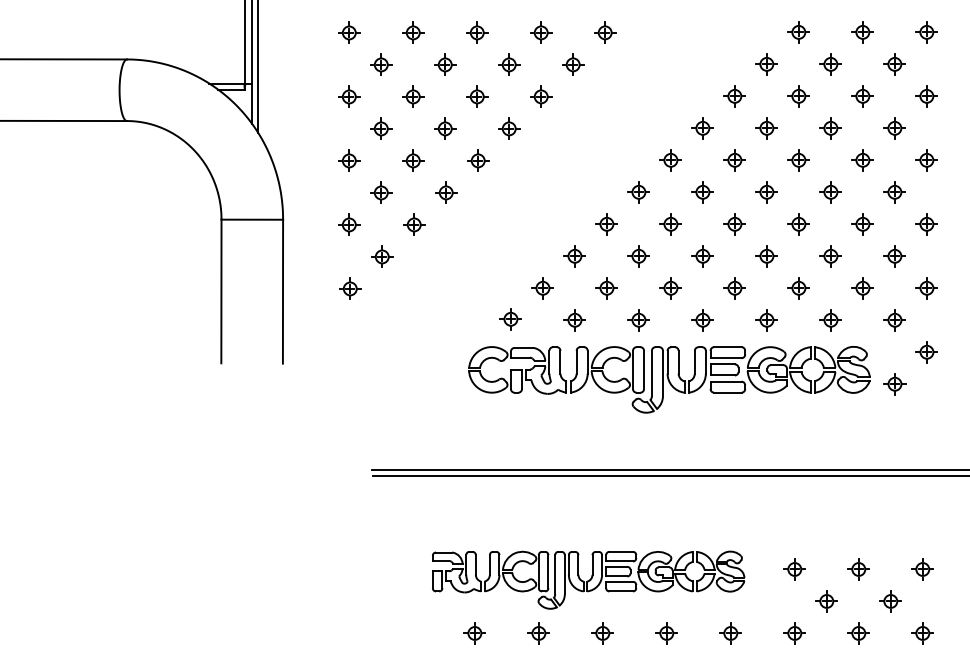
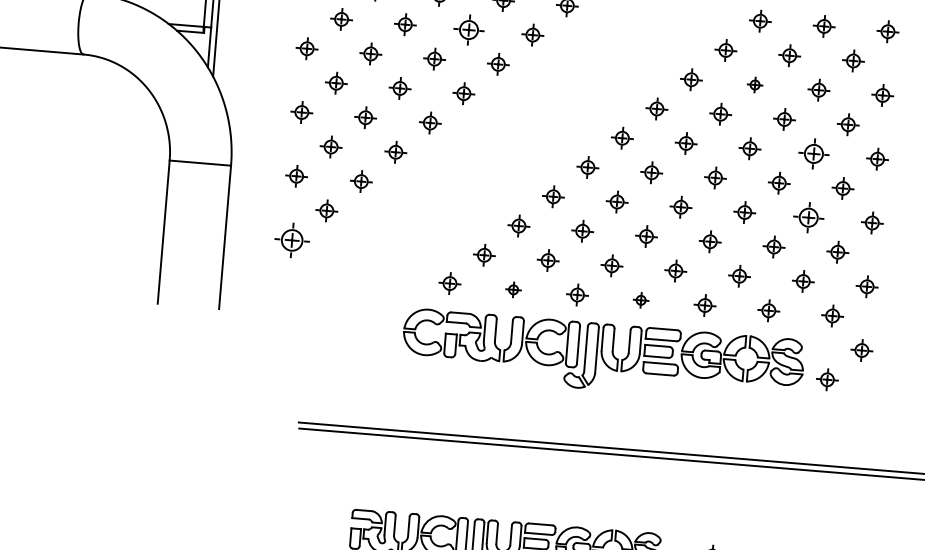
part: (509, 64) -> (469, 29), size x1.4
part: (798, 96) -> (754, 85), size x0.7
part: (862, 160) -> (813, 154), size x1.4
part: (862, 224) -> (808, 217), size x1.4
part: (350, 288) -> (292, 239), size x1.6
part: (574, 320) -> (513, 289), size x0.7
part: (702, 320) -> (640, 300), size x0.7

